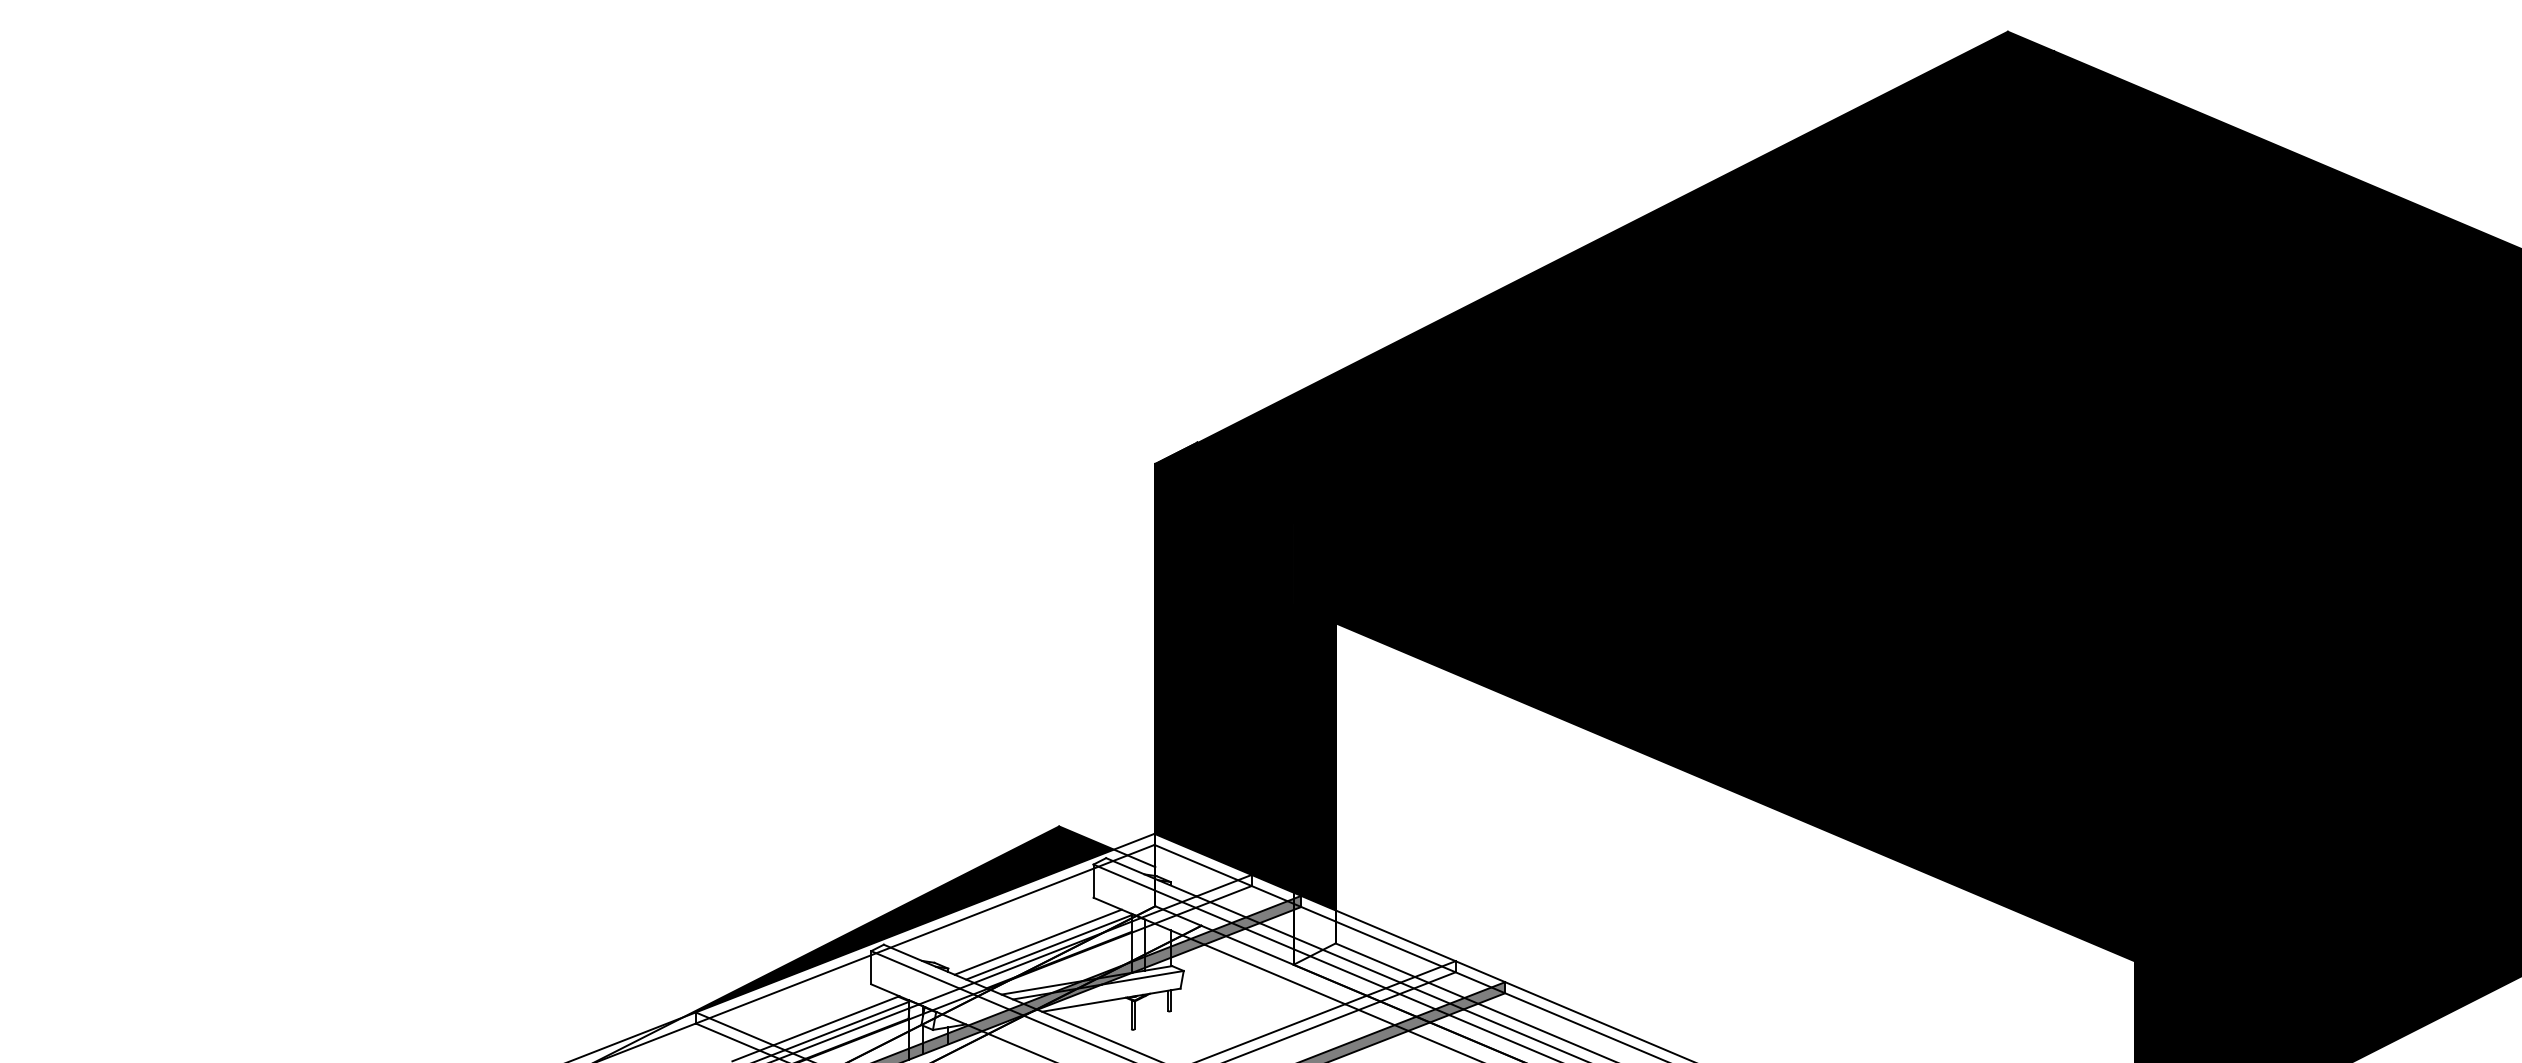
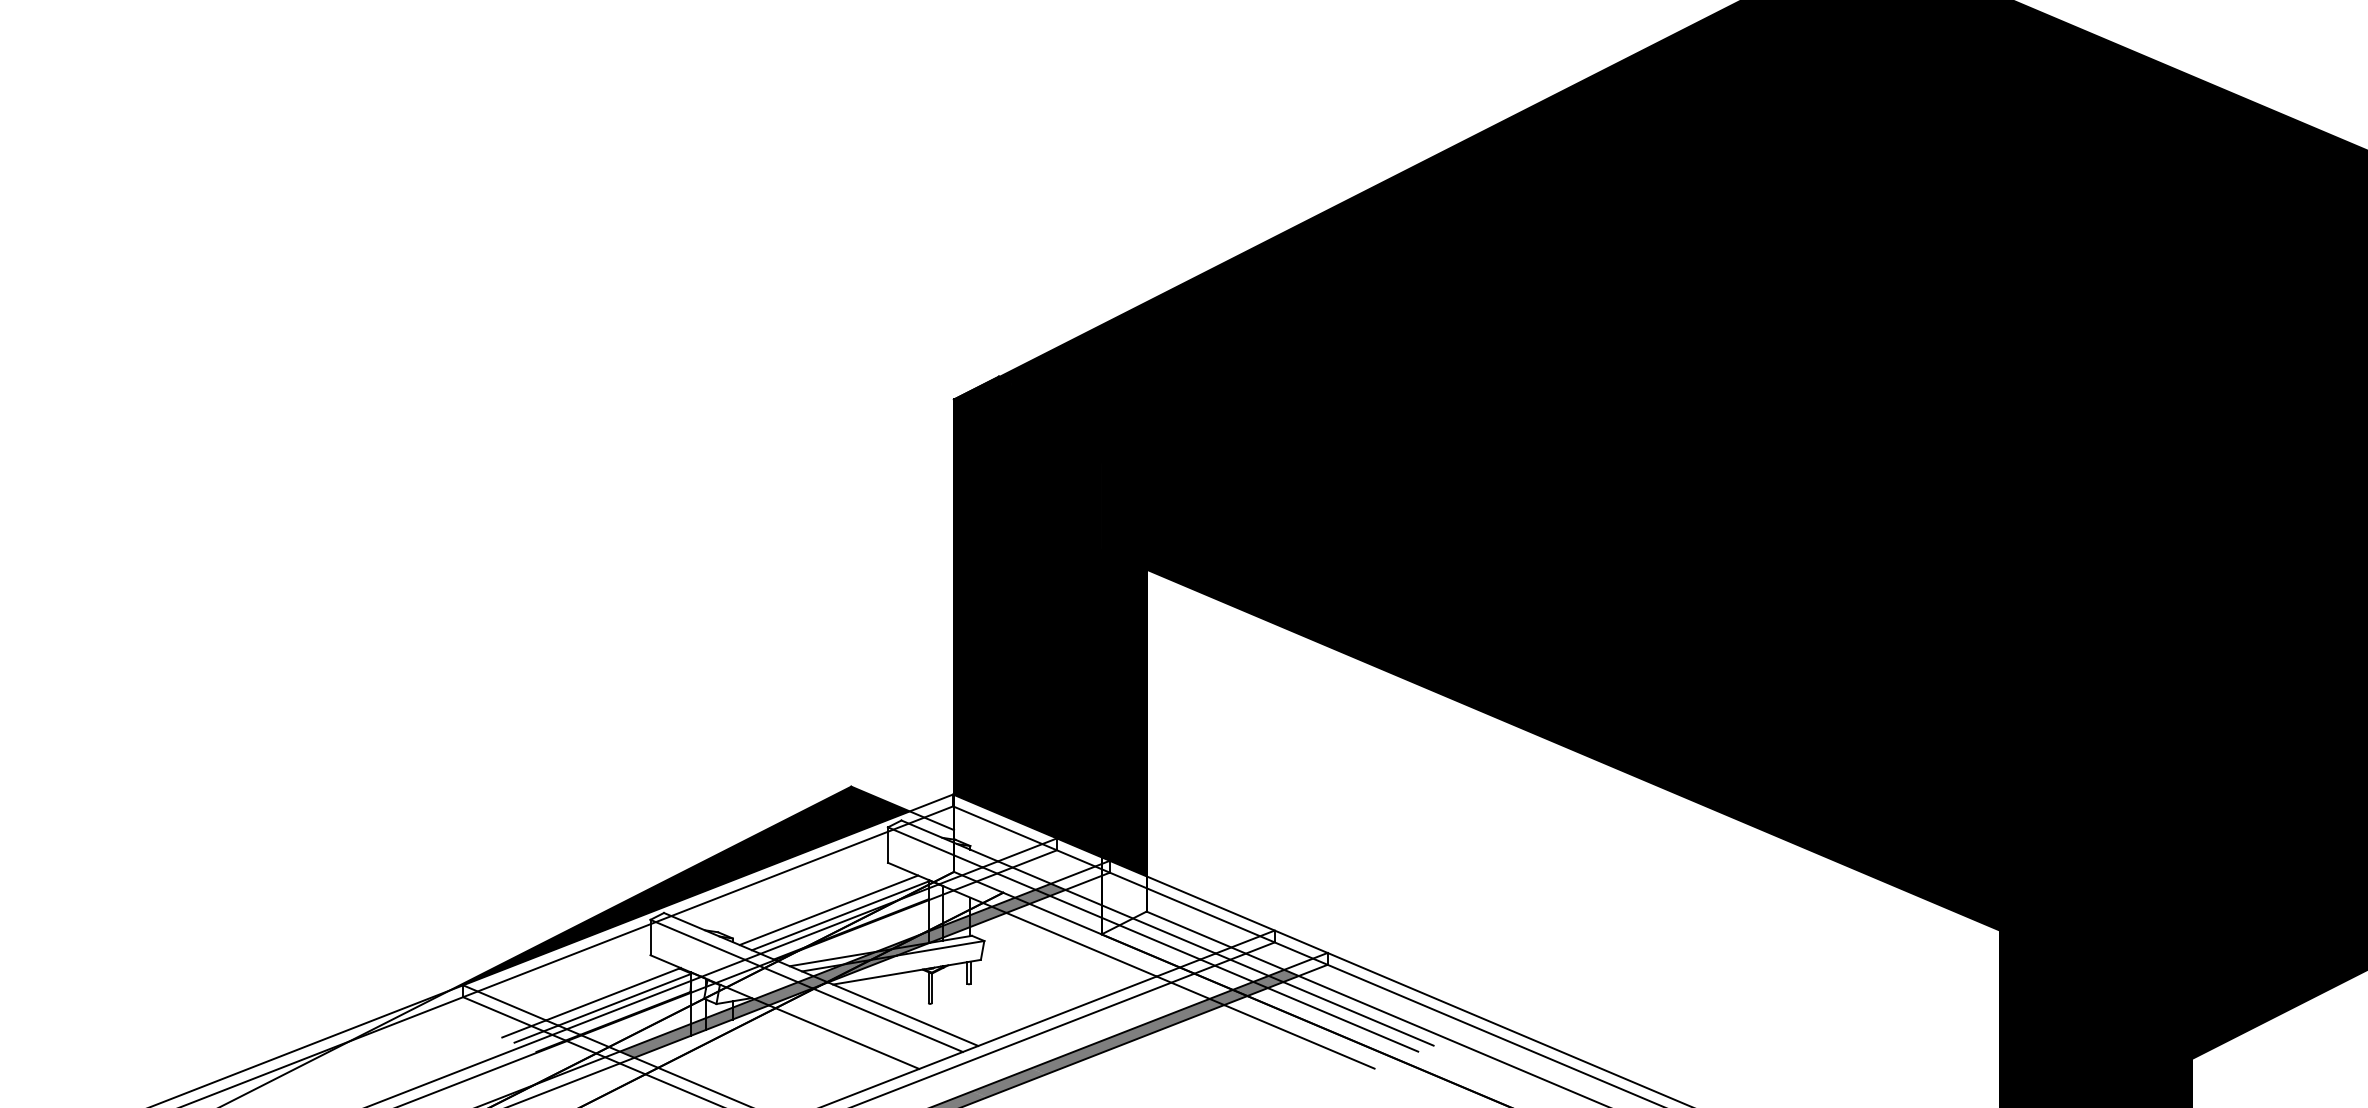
fill: (1273, 909) -> (1080, 875), removed
fill: (1484, 992) -> (1305, 964), removed

